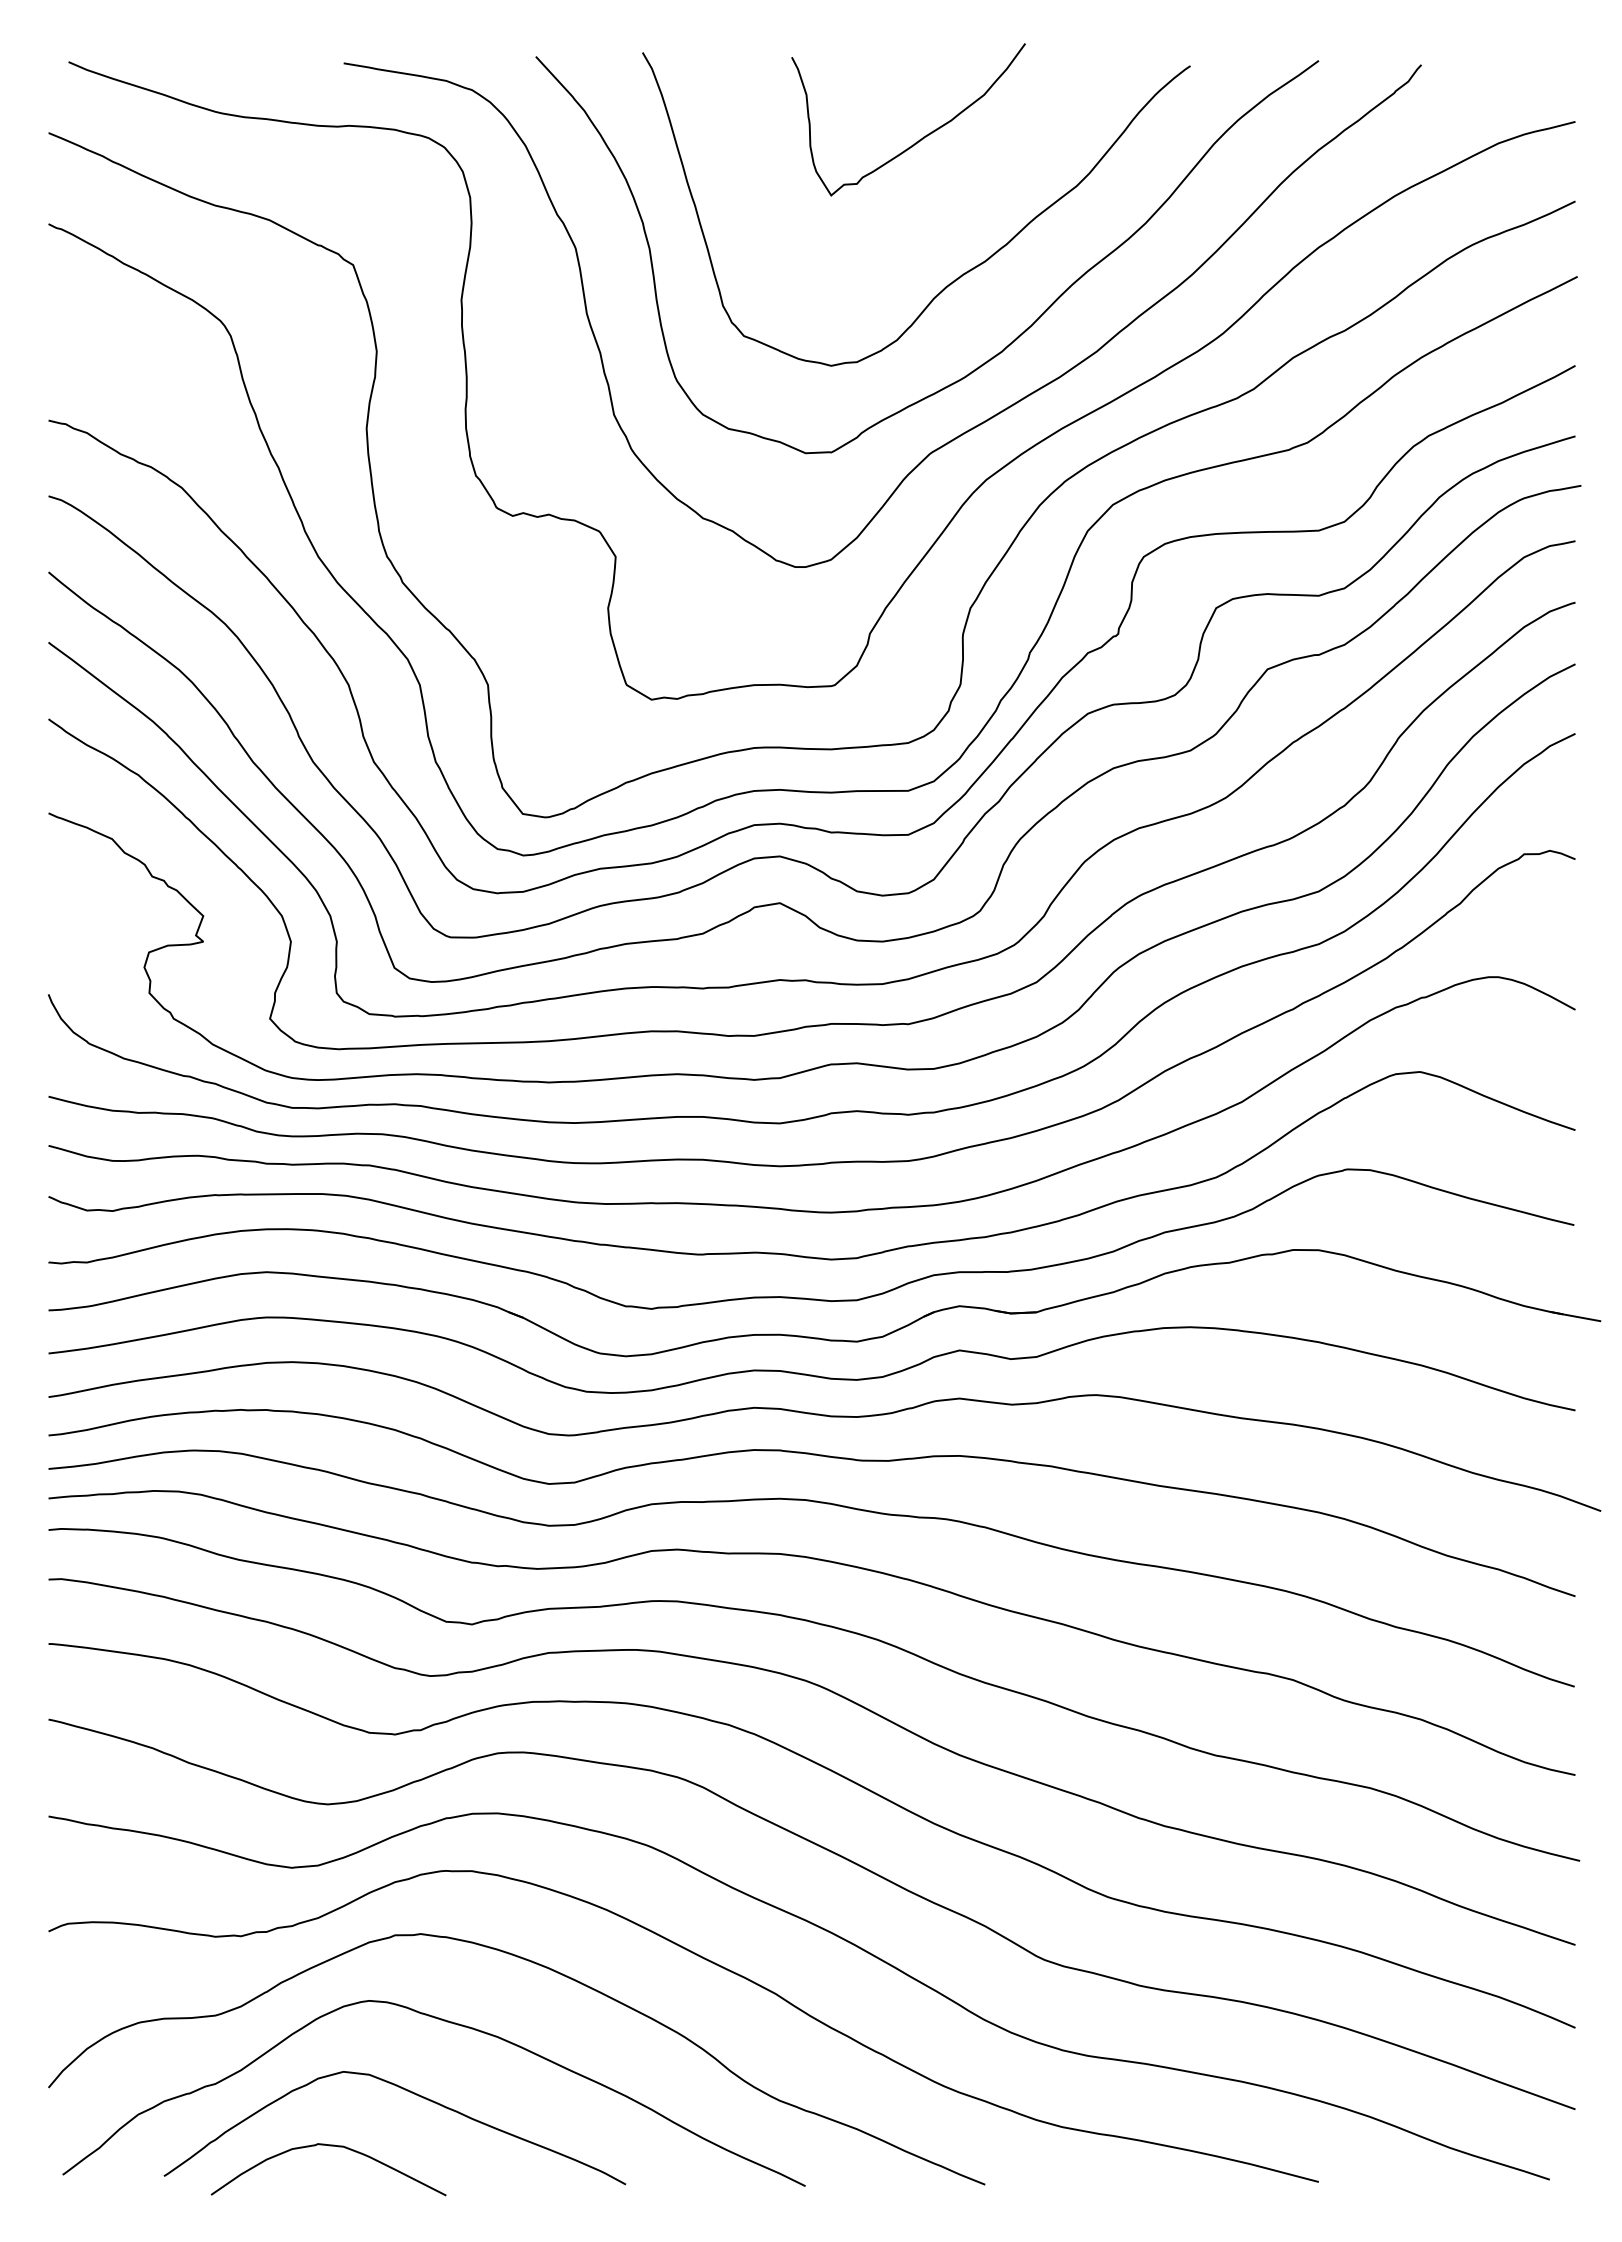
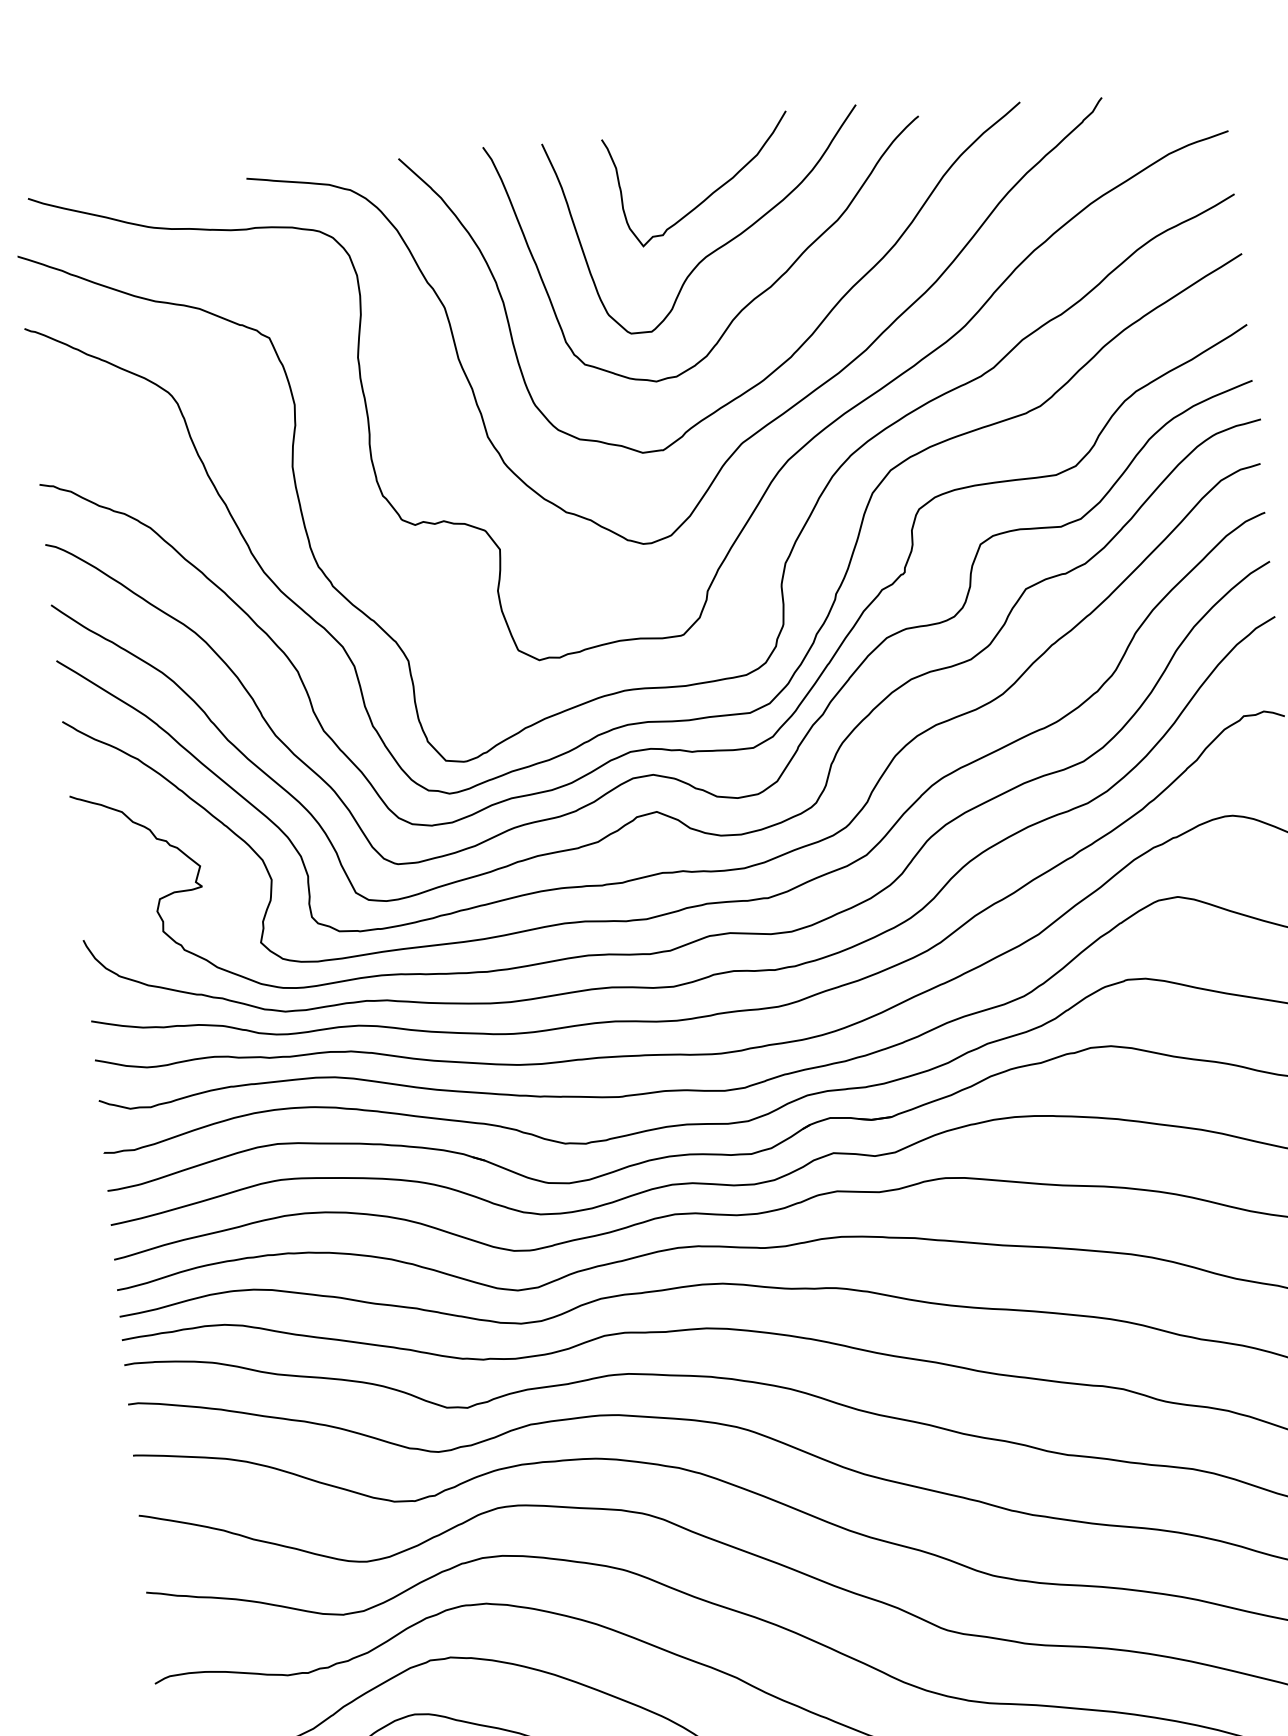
curve: (930, 203) -> (722, 245), added

